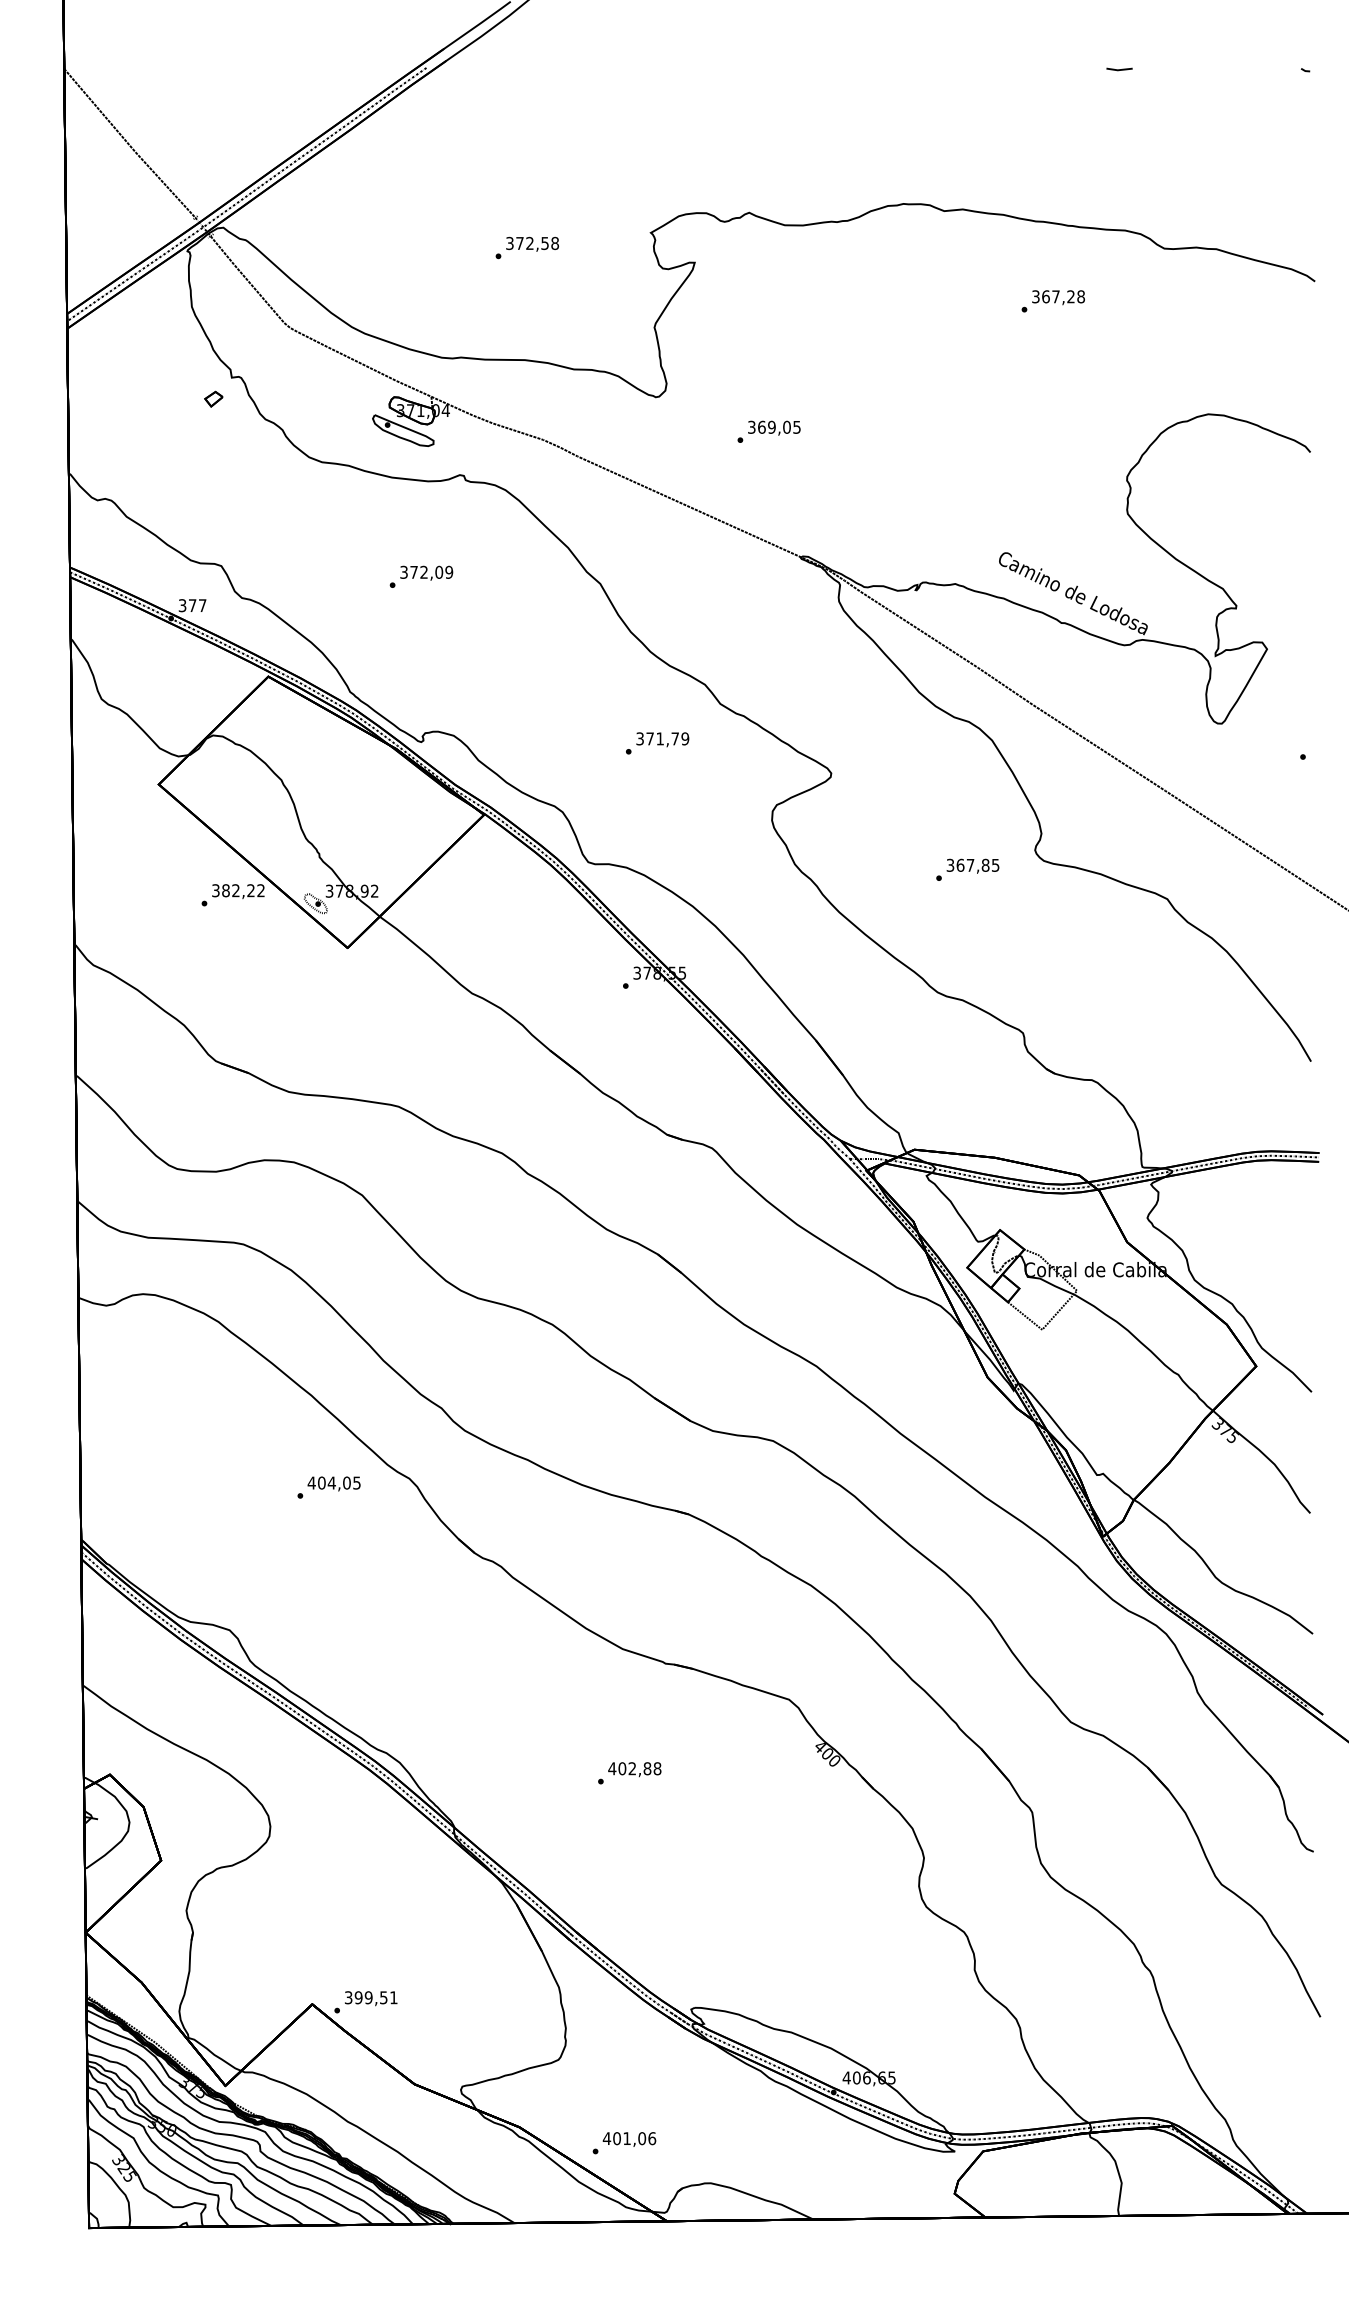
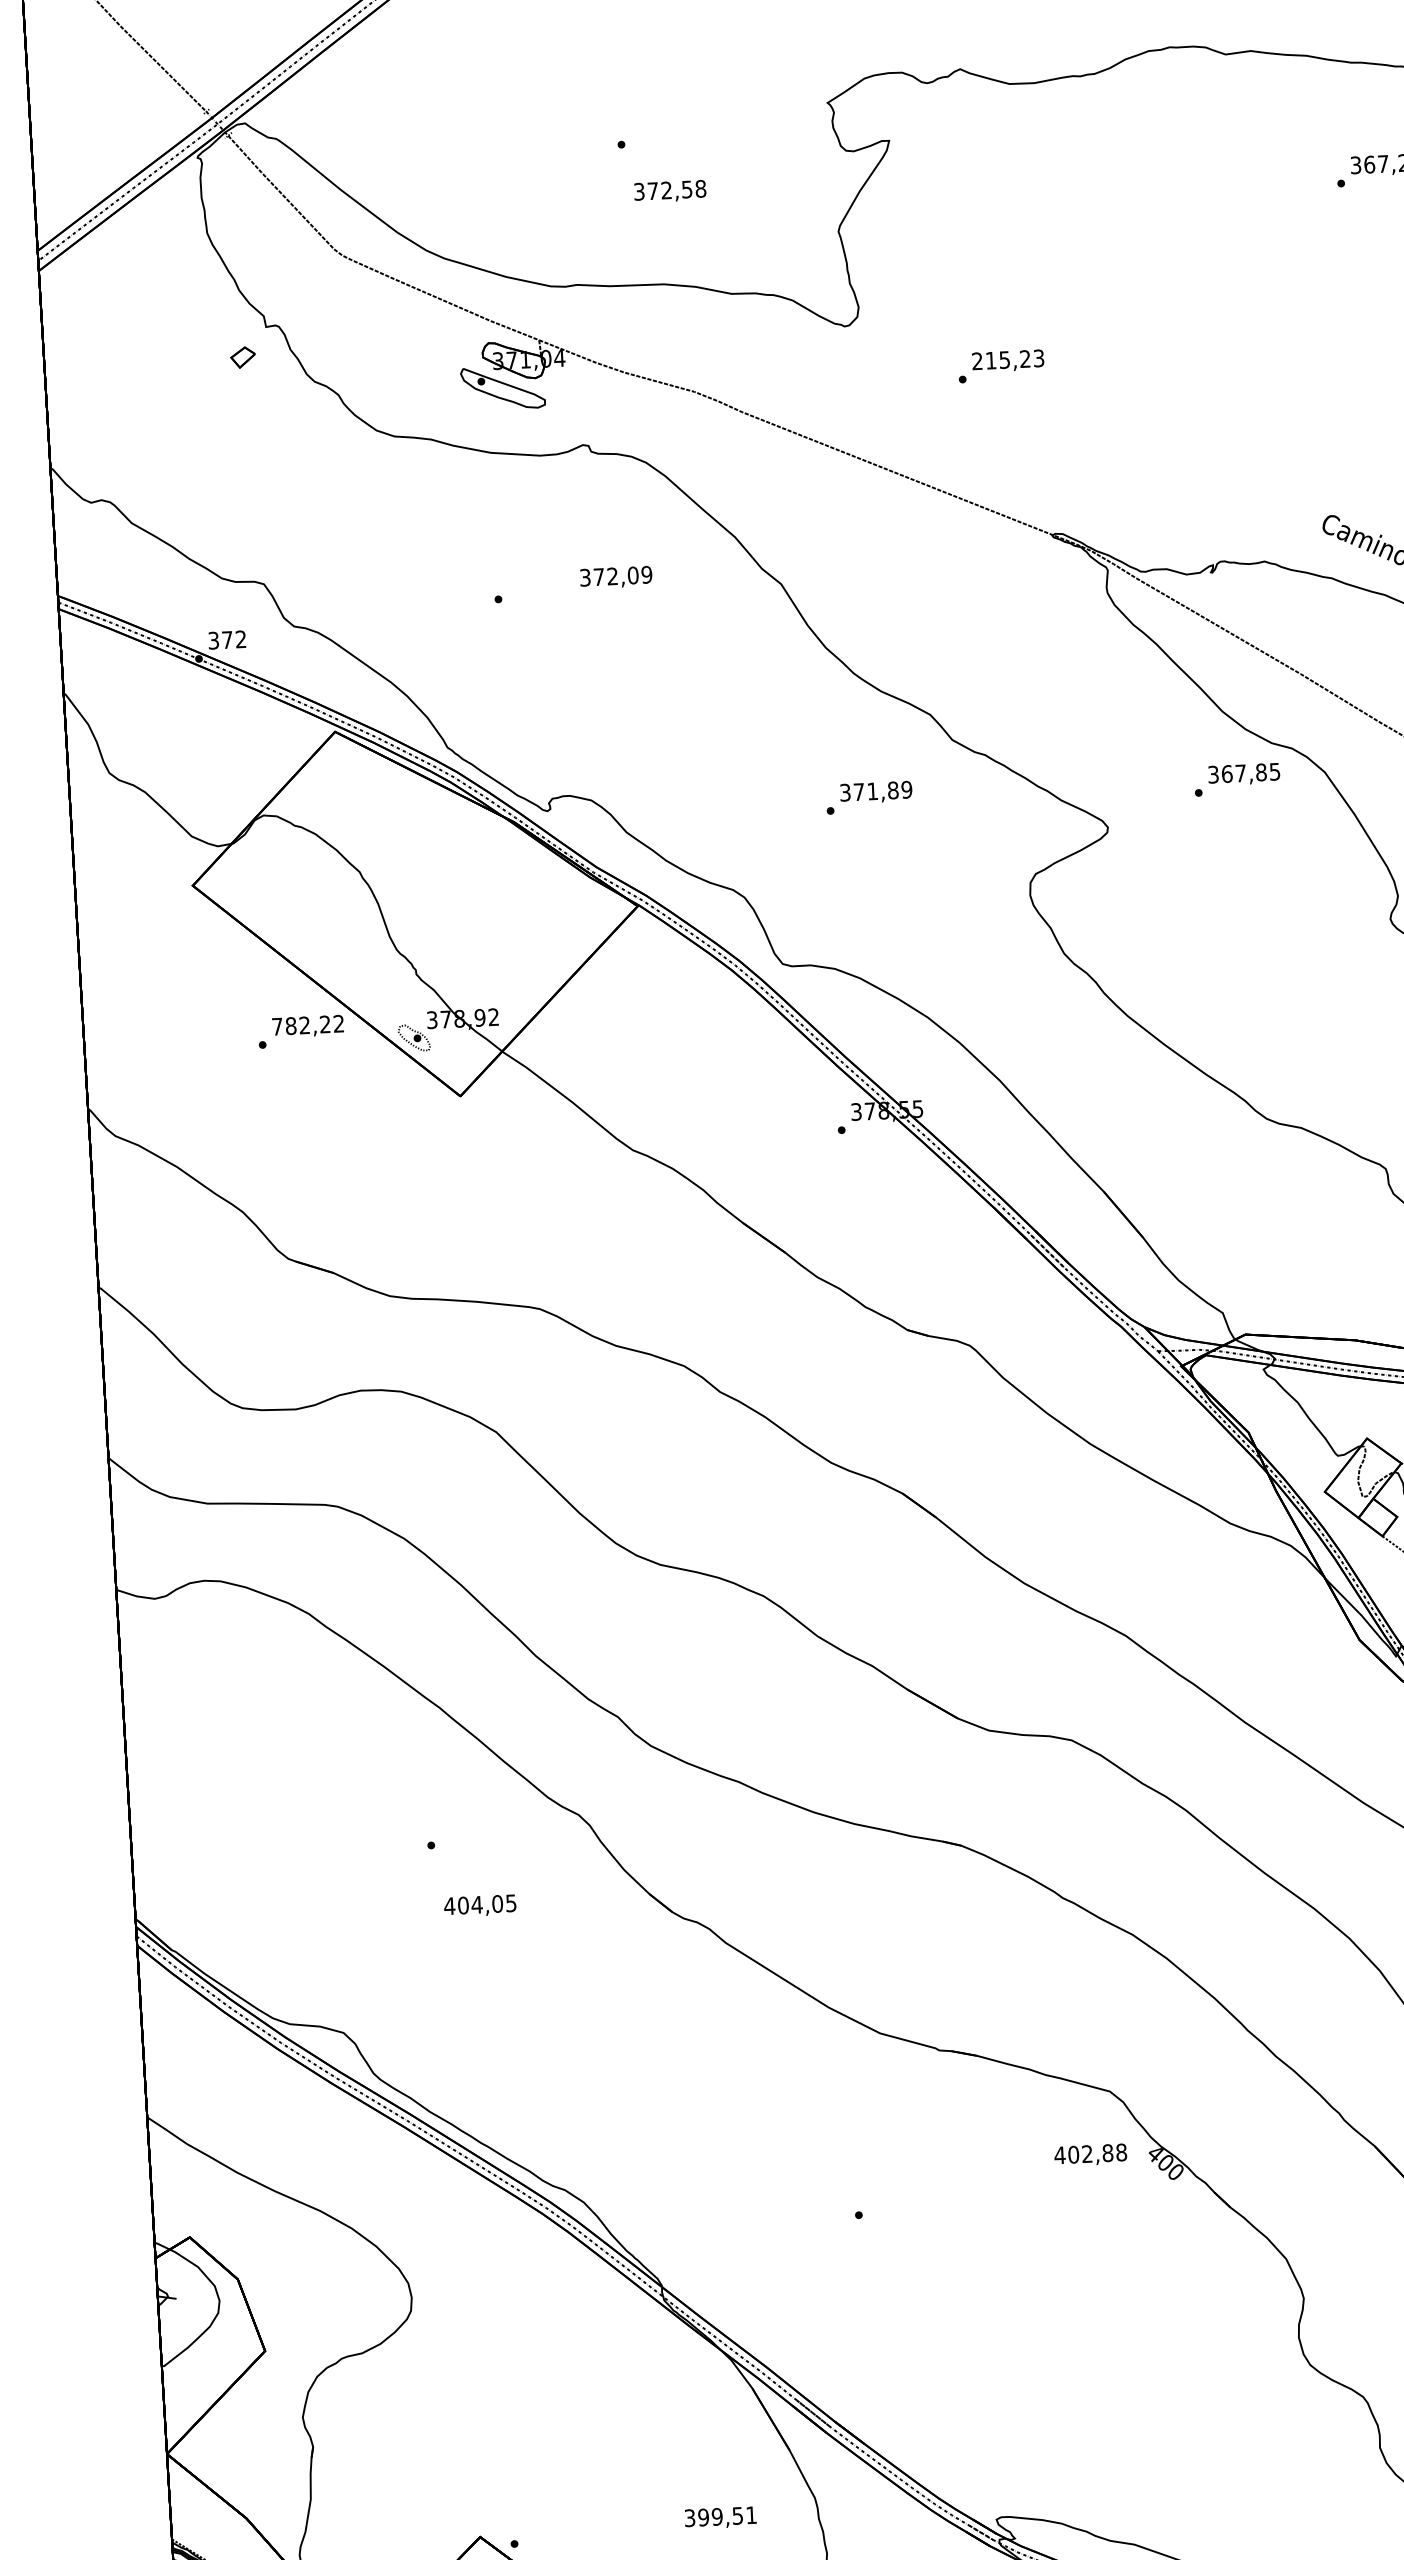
text: (532, 243) -> (670, 190), moved
text: (774, 426) -> (1008, 358), 369,05 -> 215,23
text: (426, 572) -> (615, 576), moved
text: (202, 605) -> (240, 639), 377 -> 372
text: (675, 738) -> (893, 789), 371,79 -> 371,89
text: (967, 869) -> (1236, 779), moved
text: (215, 890) -> (276, 1026), 382,22 -> 782,22
text: (333, 1483) -> (479, 1905), moved
text: (634, 1769) -> (1090, 2155), moved
text: (371, 1998) -> (721, 2517), moved

